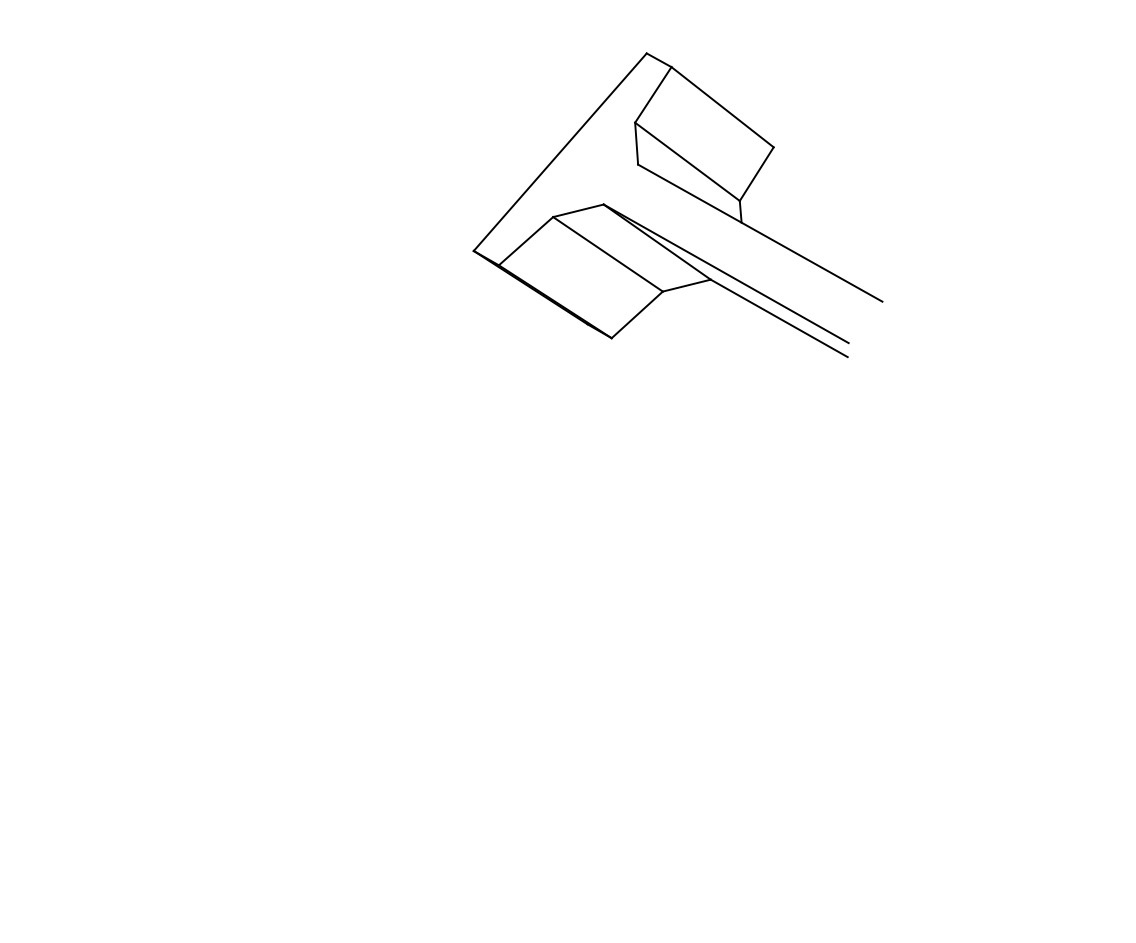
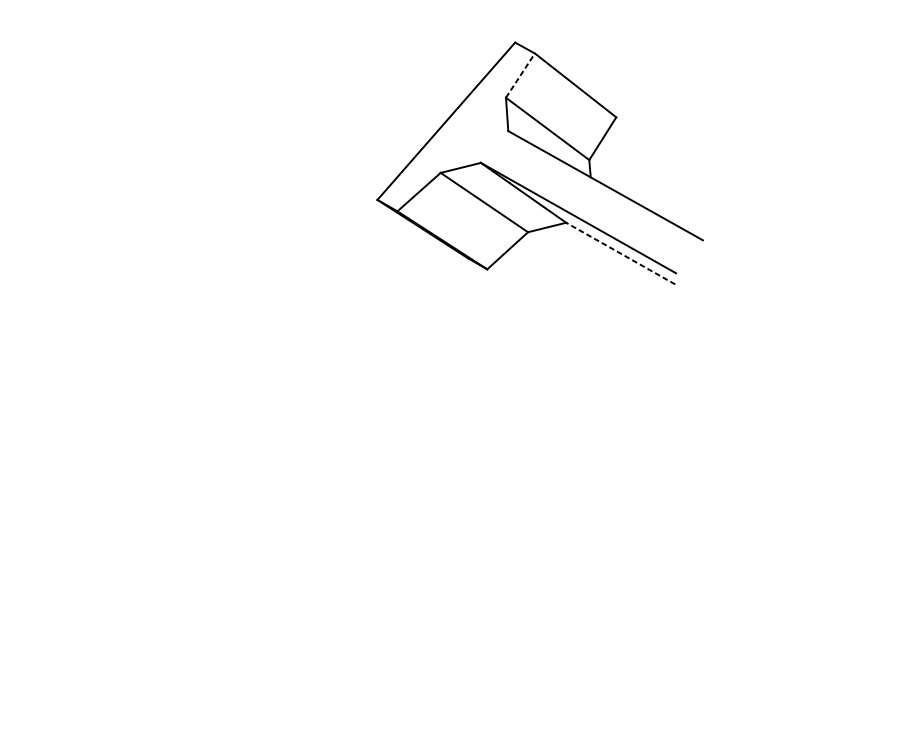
line: (653, 94) -> (520, 75), solid -> dashed
line: (779, 318) -> (620, 253), solid -> dashed

